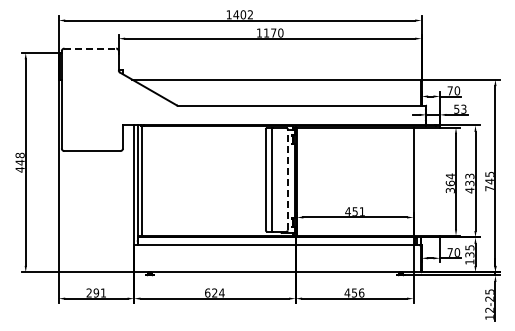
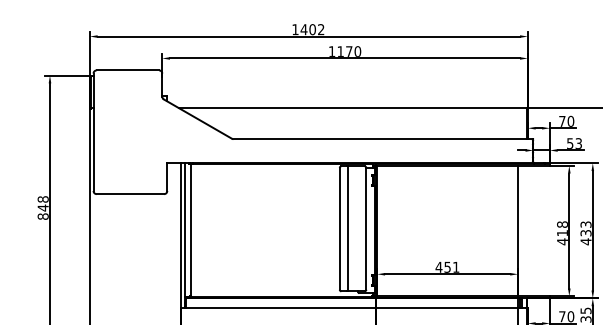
line: (90, 48) -> (128, 70), dashed -> solid
text: (19, 169) -> (42, 216), 448 -> 848
line: (287, 179) -> (365, 228), dashed -> solid
text: (449, 183) -> (561, 233), 364 -> 418

